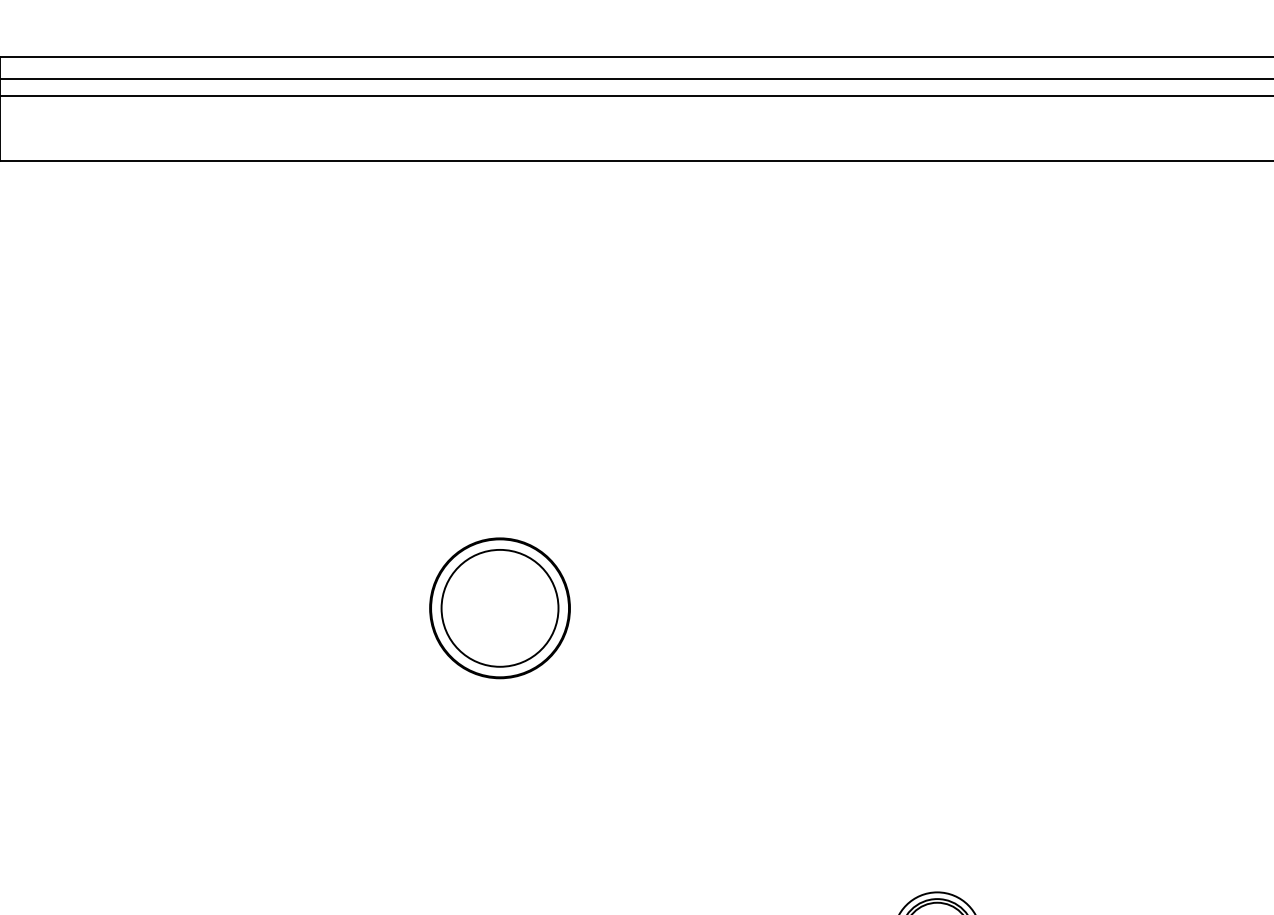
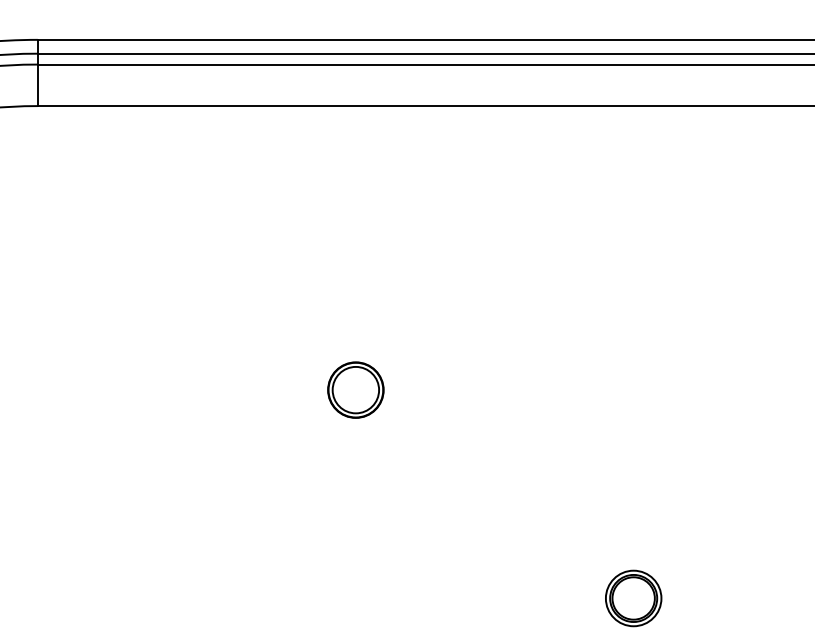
part: (499, 607) -> (355, 389), size x0.62

